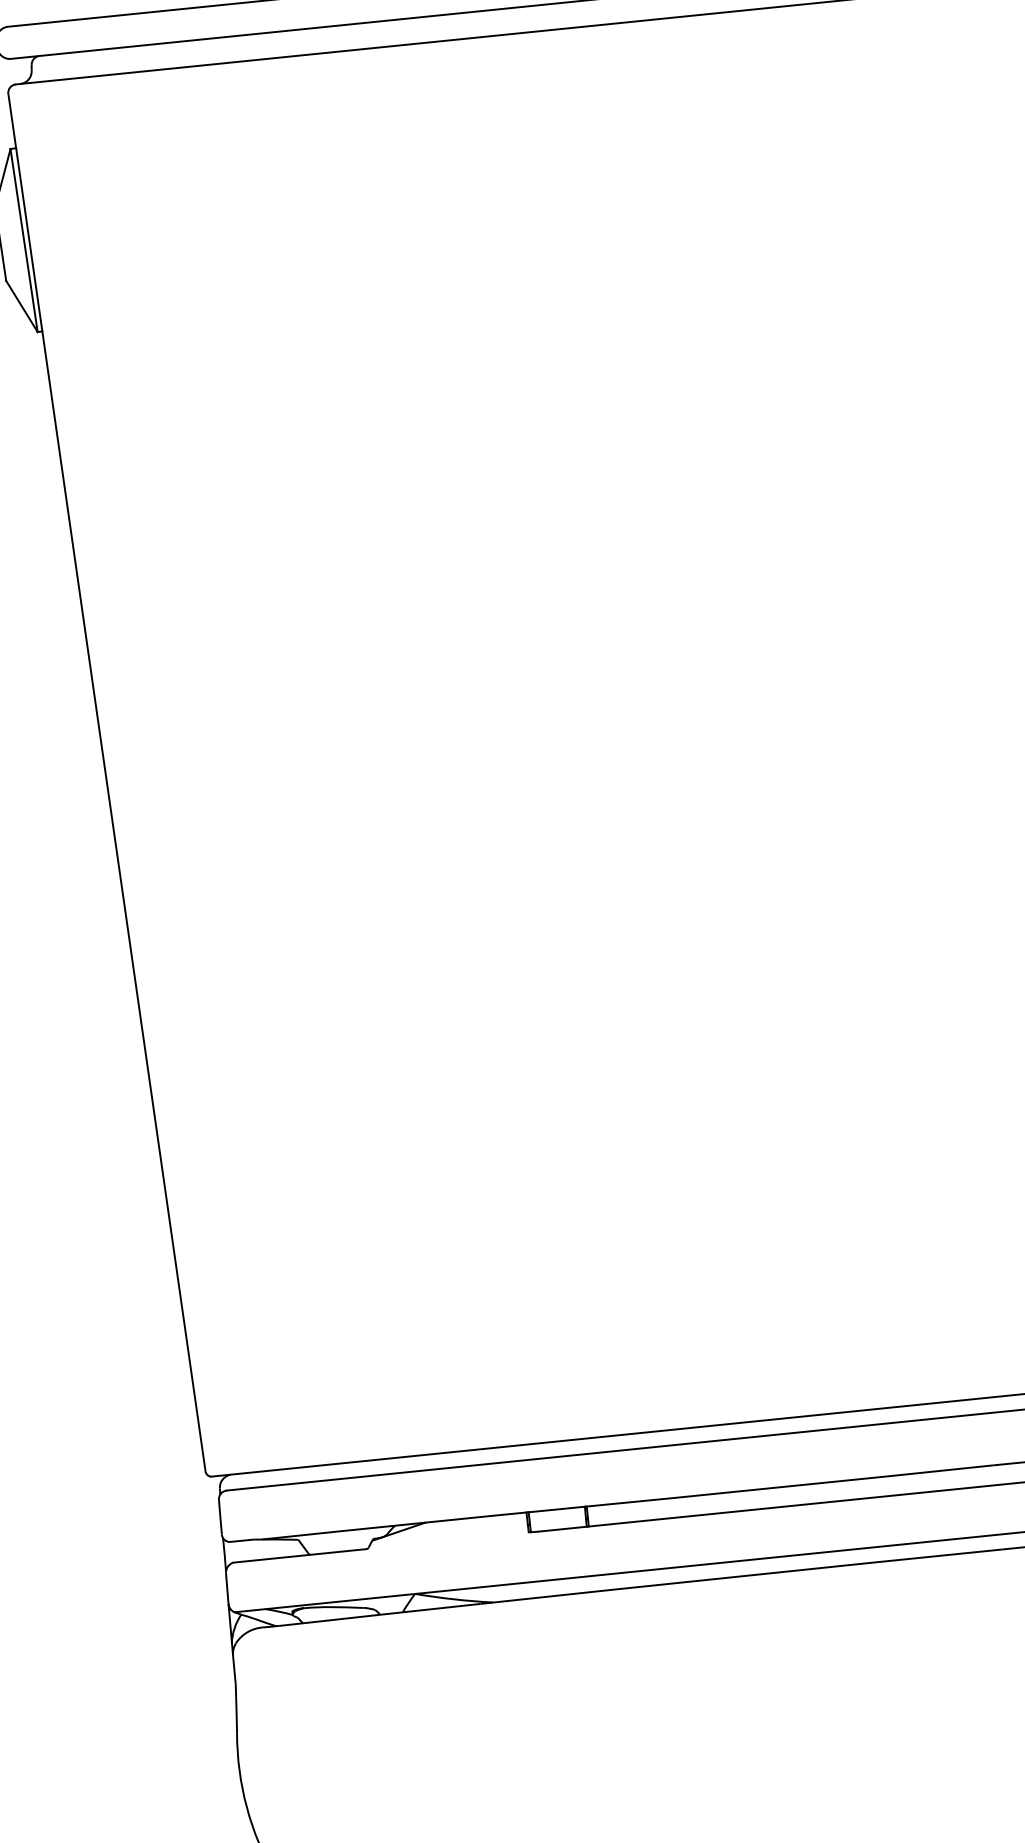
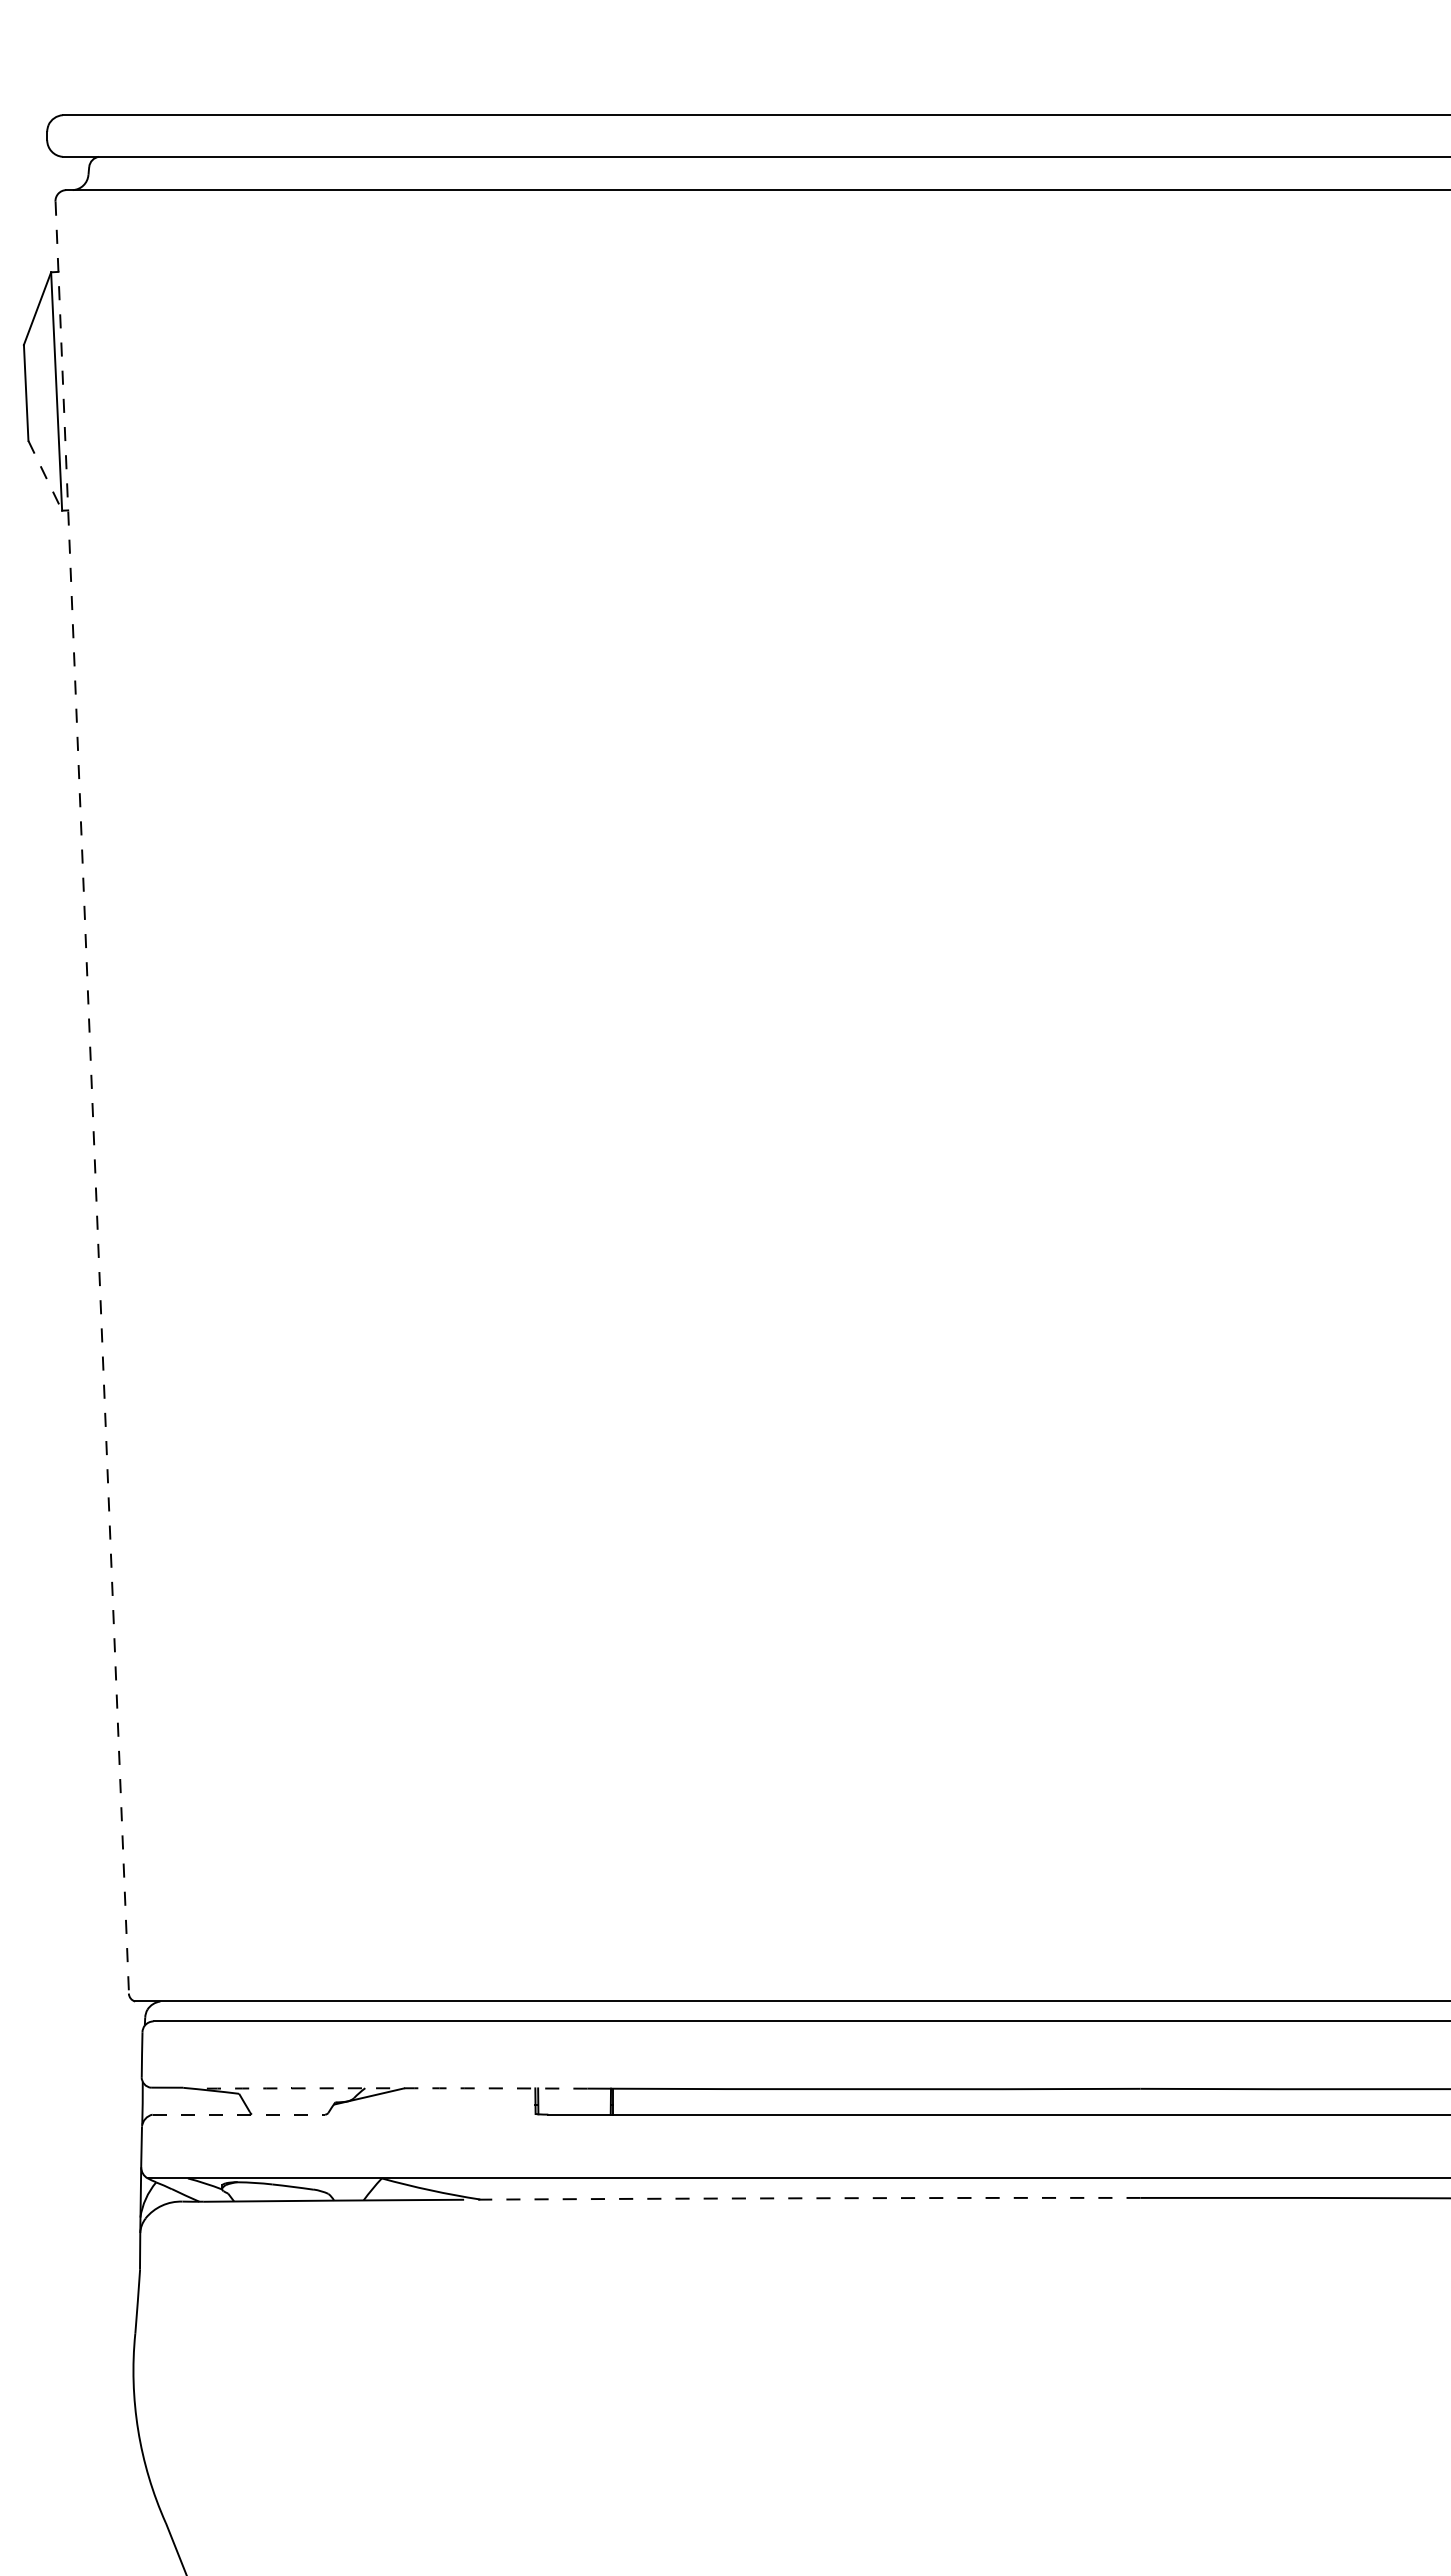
line: (22, 306) -> (45, 475), solid -> dashed
arc: (107, 782) -> (92, 1097), solid -> dashed
arc: (414, 1523) -> (390, 2088), solid -> dashed
line: (300, 1555) -> (239, 2114), solid -> dashed
arc: (741, 1576) -> (802, 2198), solid -> dashed

